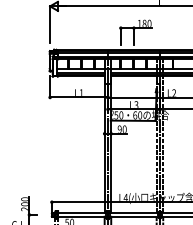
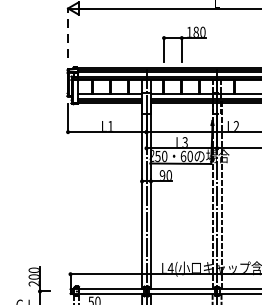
line: (50, 24) -> (68, 33), solid -> dashed

